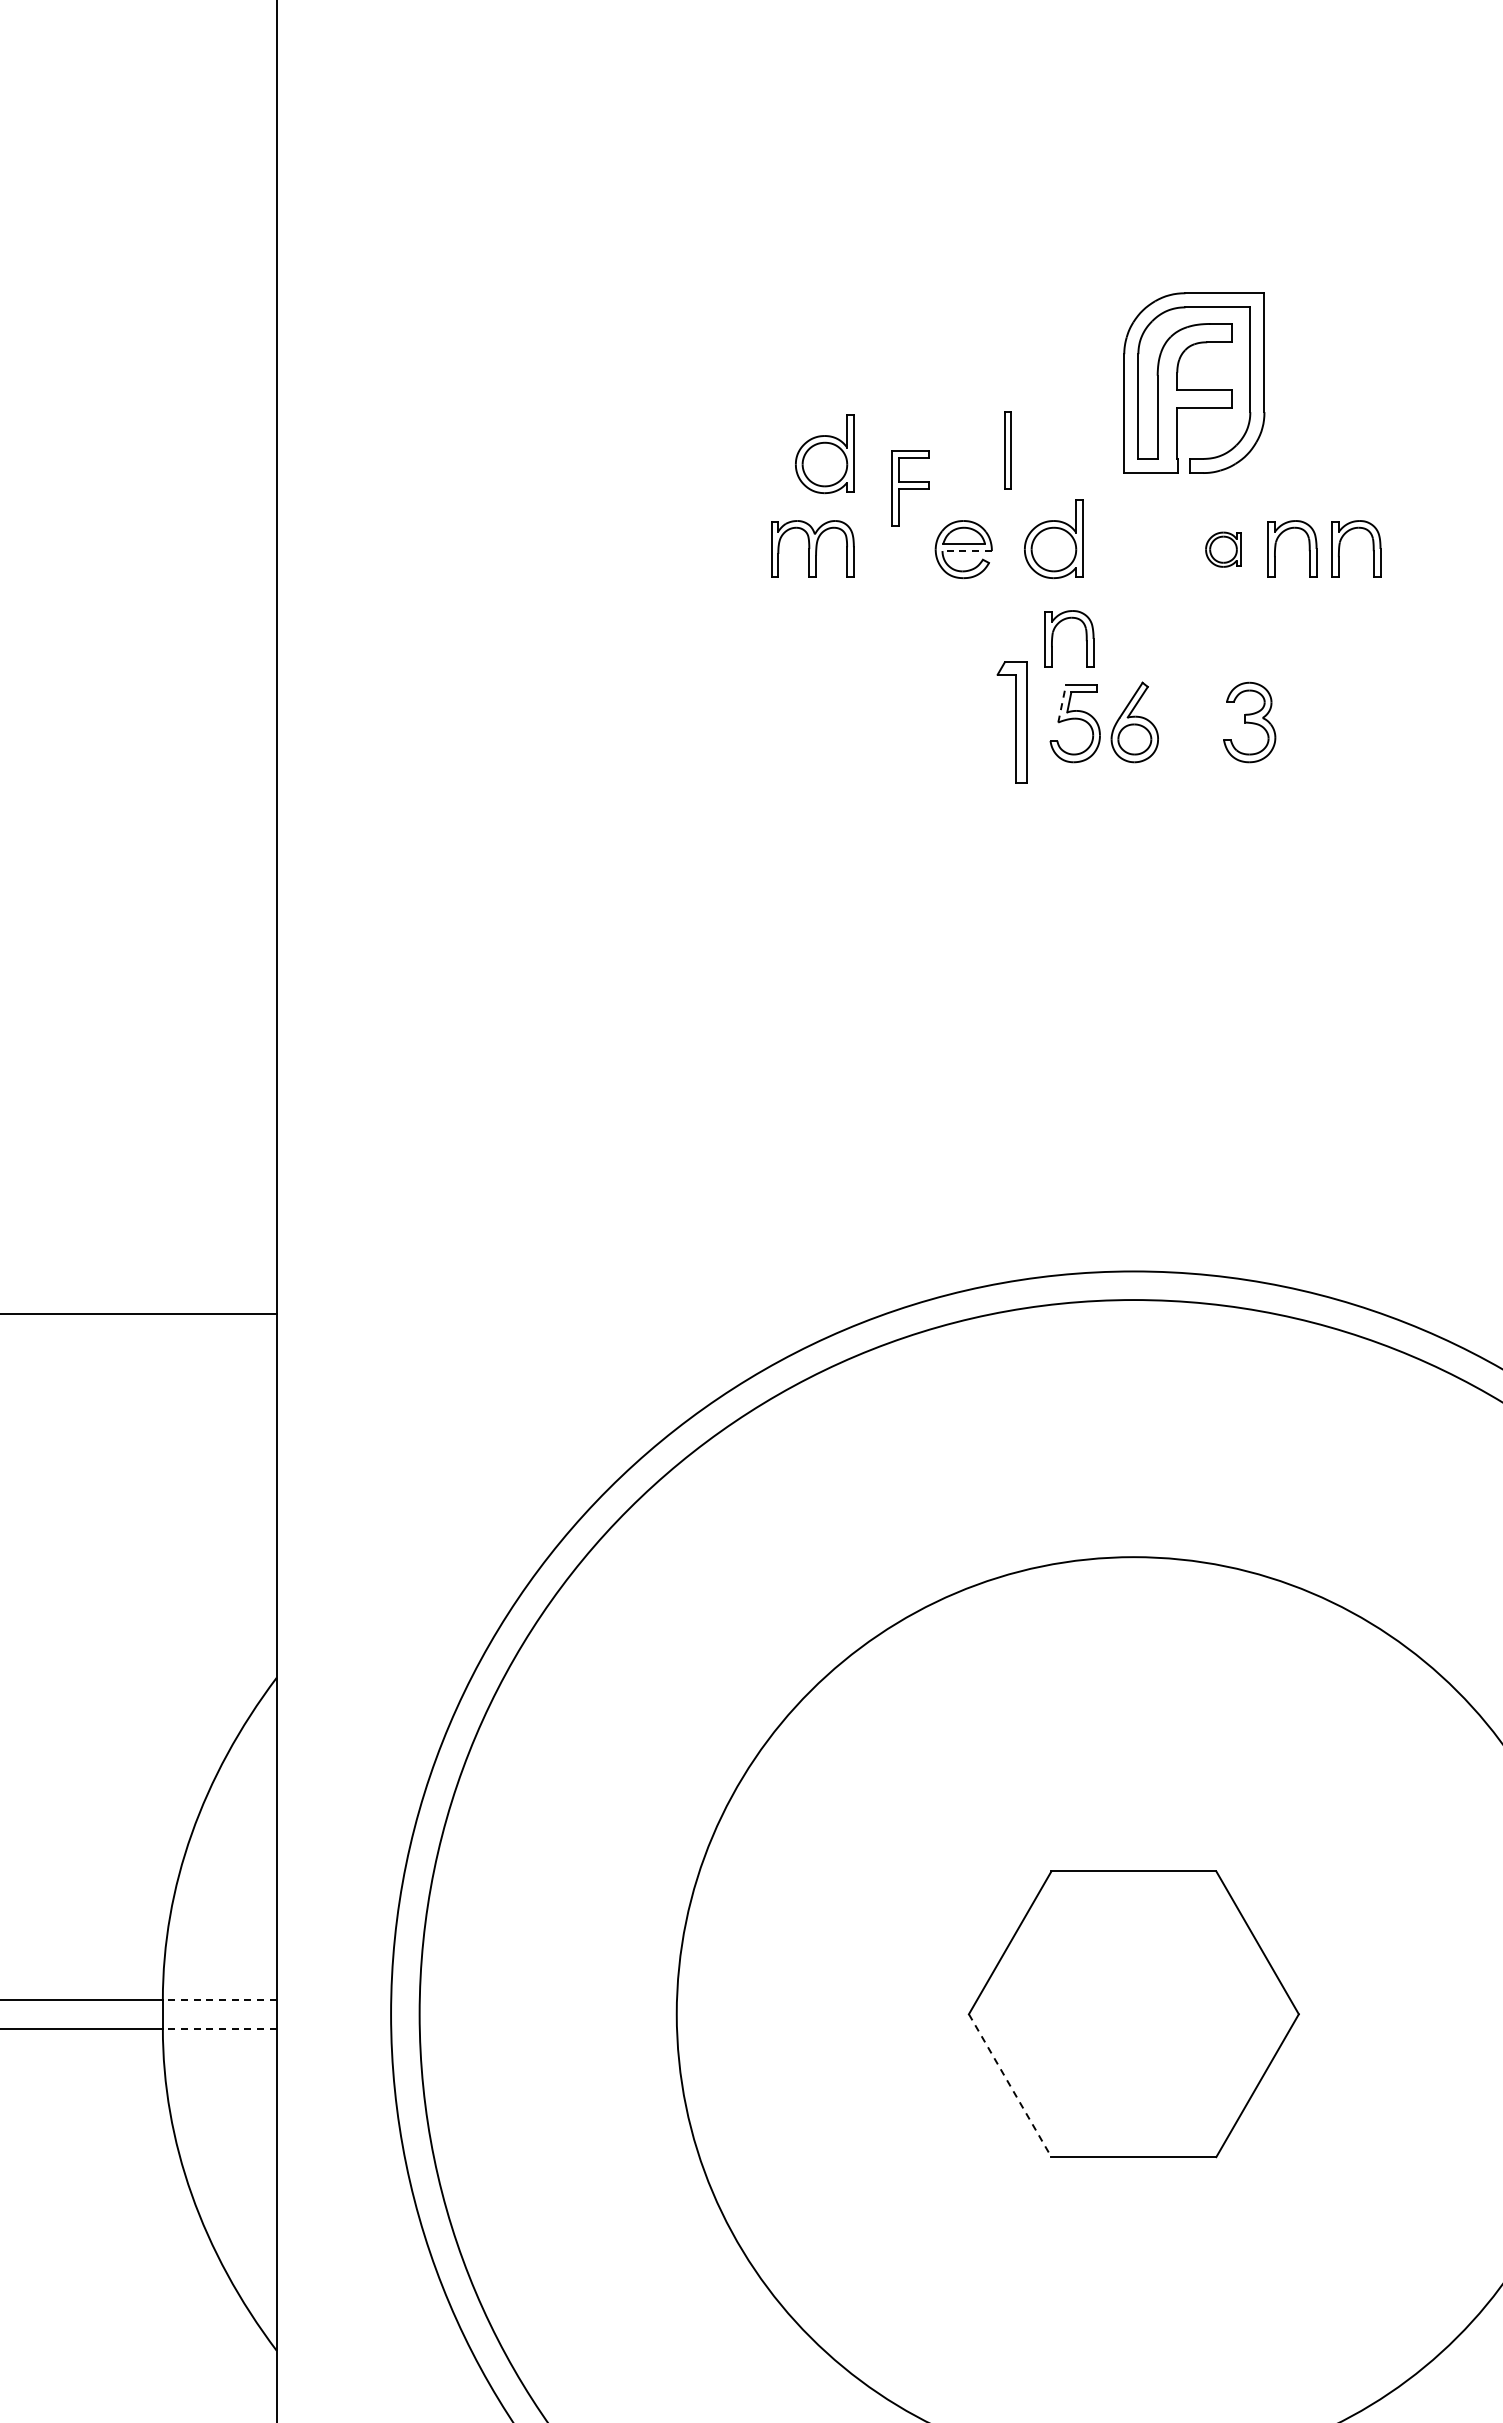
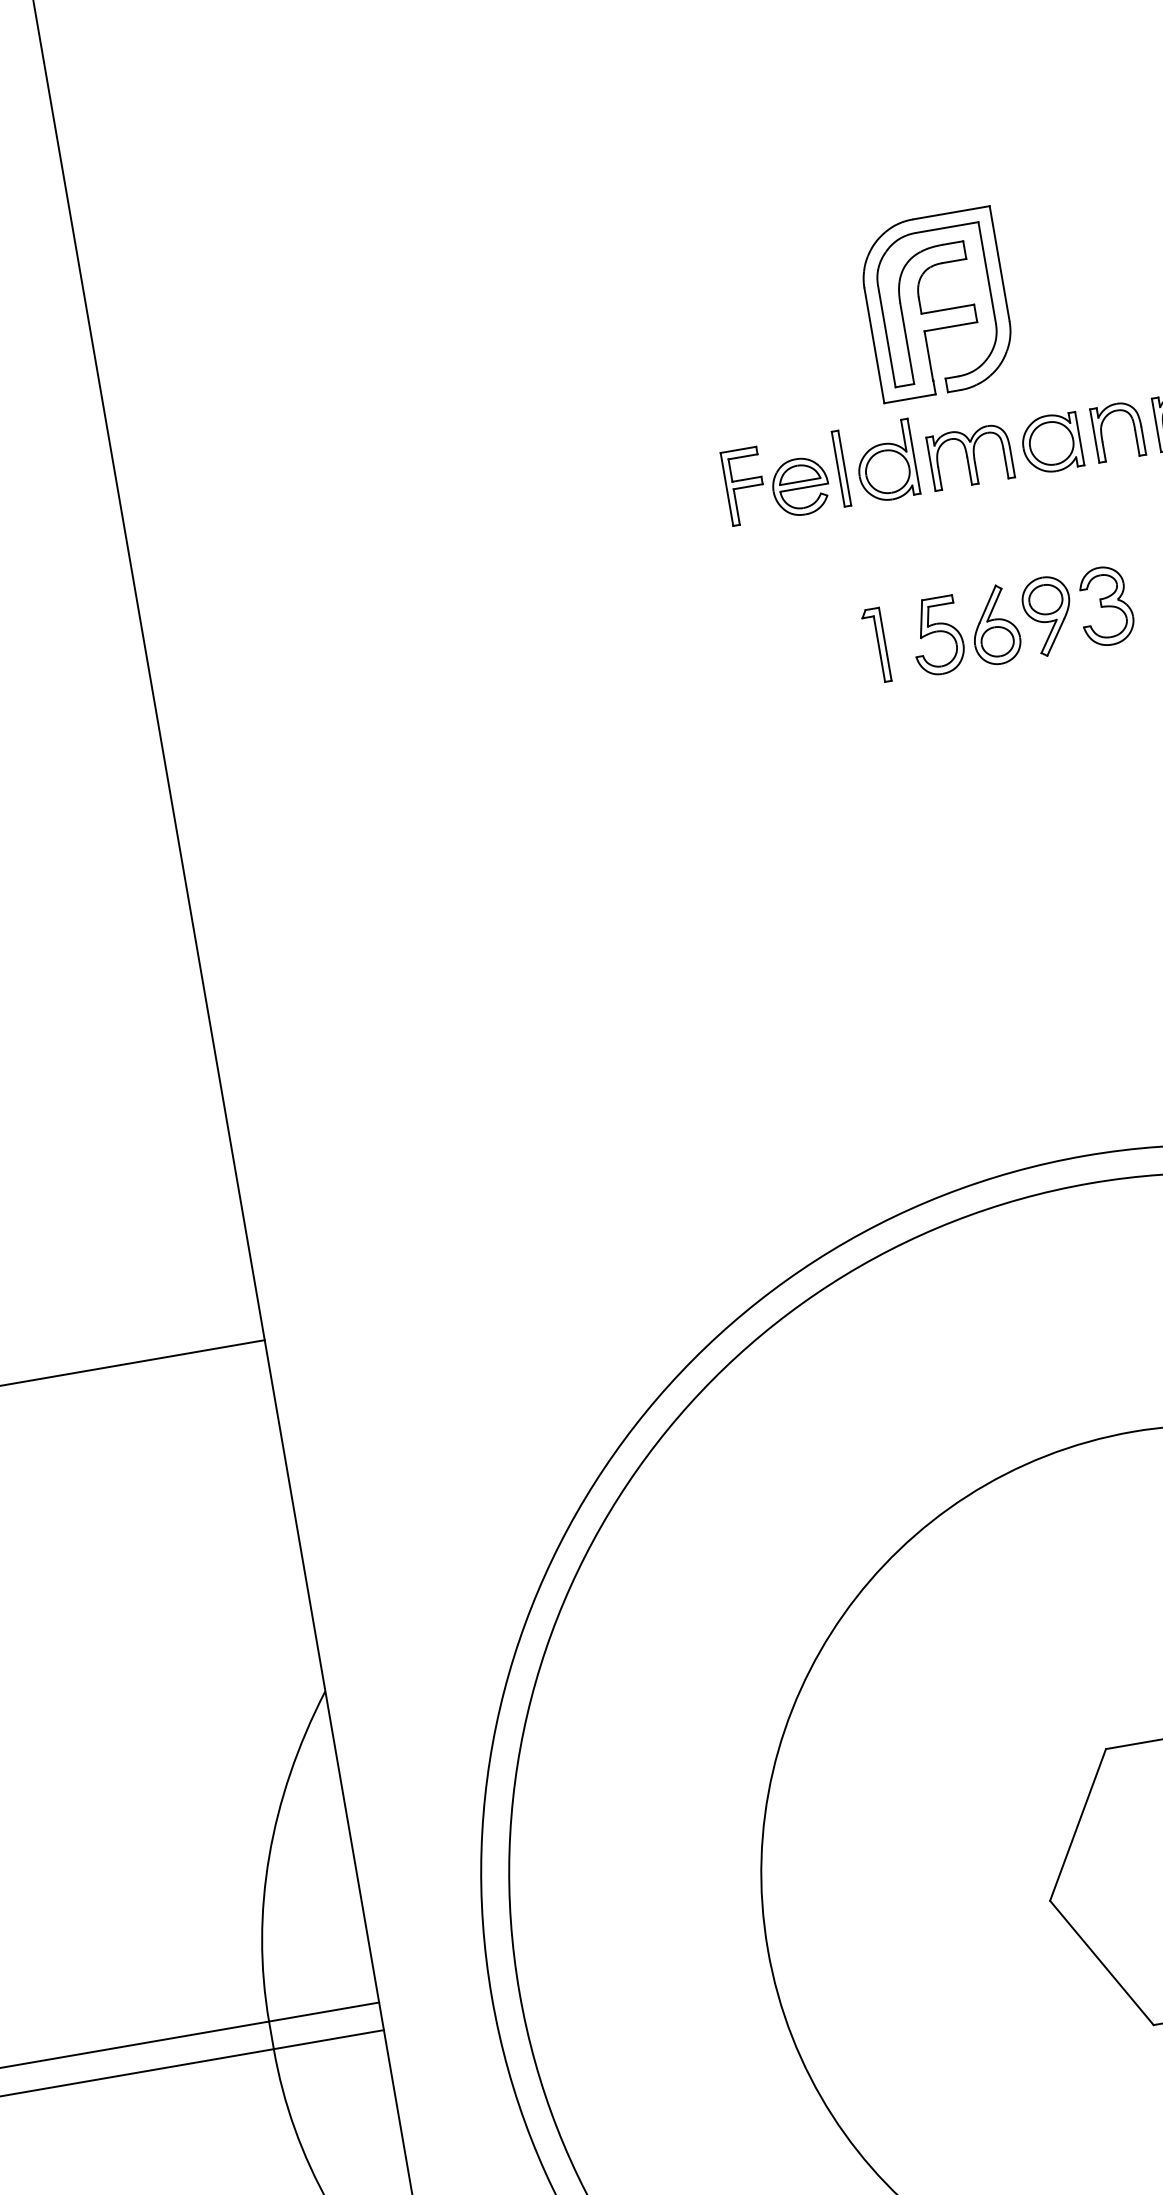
part: (1194, 389) -> (938, 310), moved
part: (1007, 450) -> (841, 468), moved
part: (824, 454) -> (650, 418), removed
part: (910, 488) -> (744, 486), moved
part: (812, 548) -> (970, 456), moved
part: (1223, 549) -> (1051, 443), size x1.67
line: (967, 551) -> (804, 488), dashed -> solid
part: (1085, 638) -> (933, 552), removed
line: (1062, 703) -> (921, 619), dashed -> solid
part: (1011, 721) -> (875, 644), size x0.62
part: (1190, 722) -> (1048, 616), added
line: (219, 1999) -> (323, 2011), dashed -> solid
line: (219, 2028) -> (328, 2039), dashed -> solid
line: (1010, 2086) -> (1102, 1963), dashed -> solid

